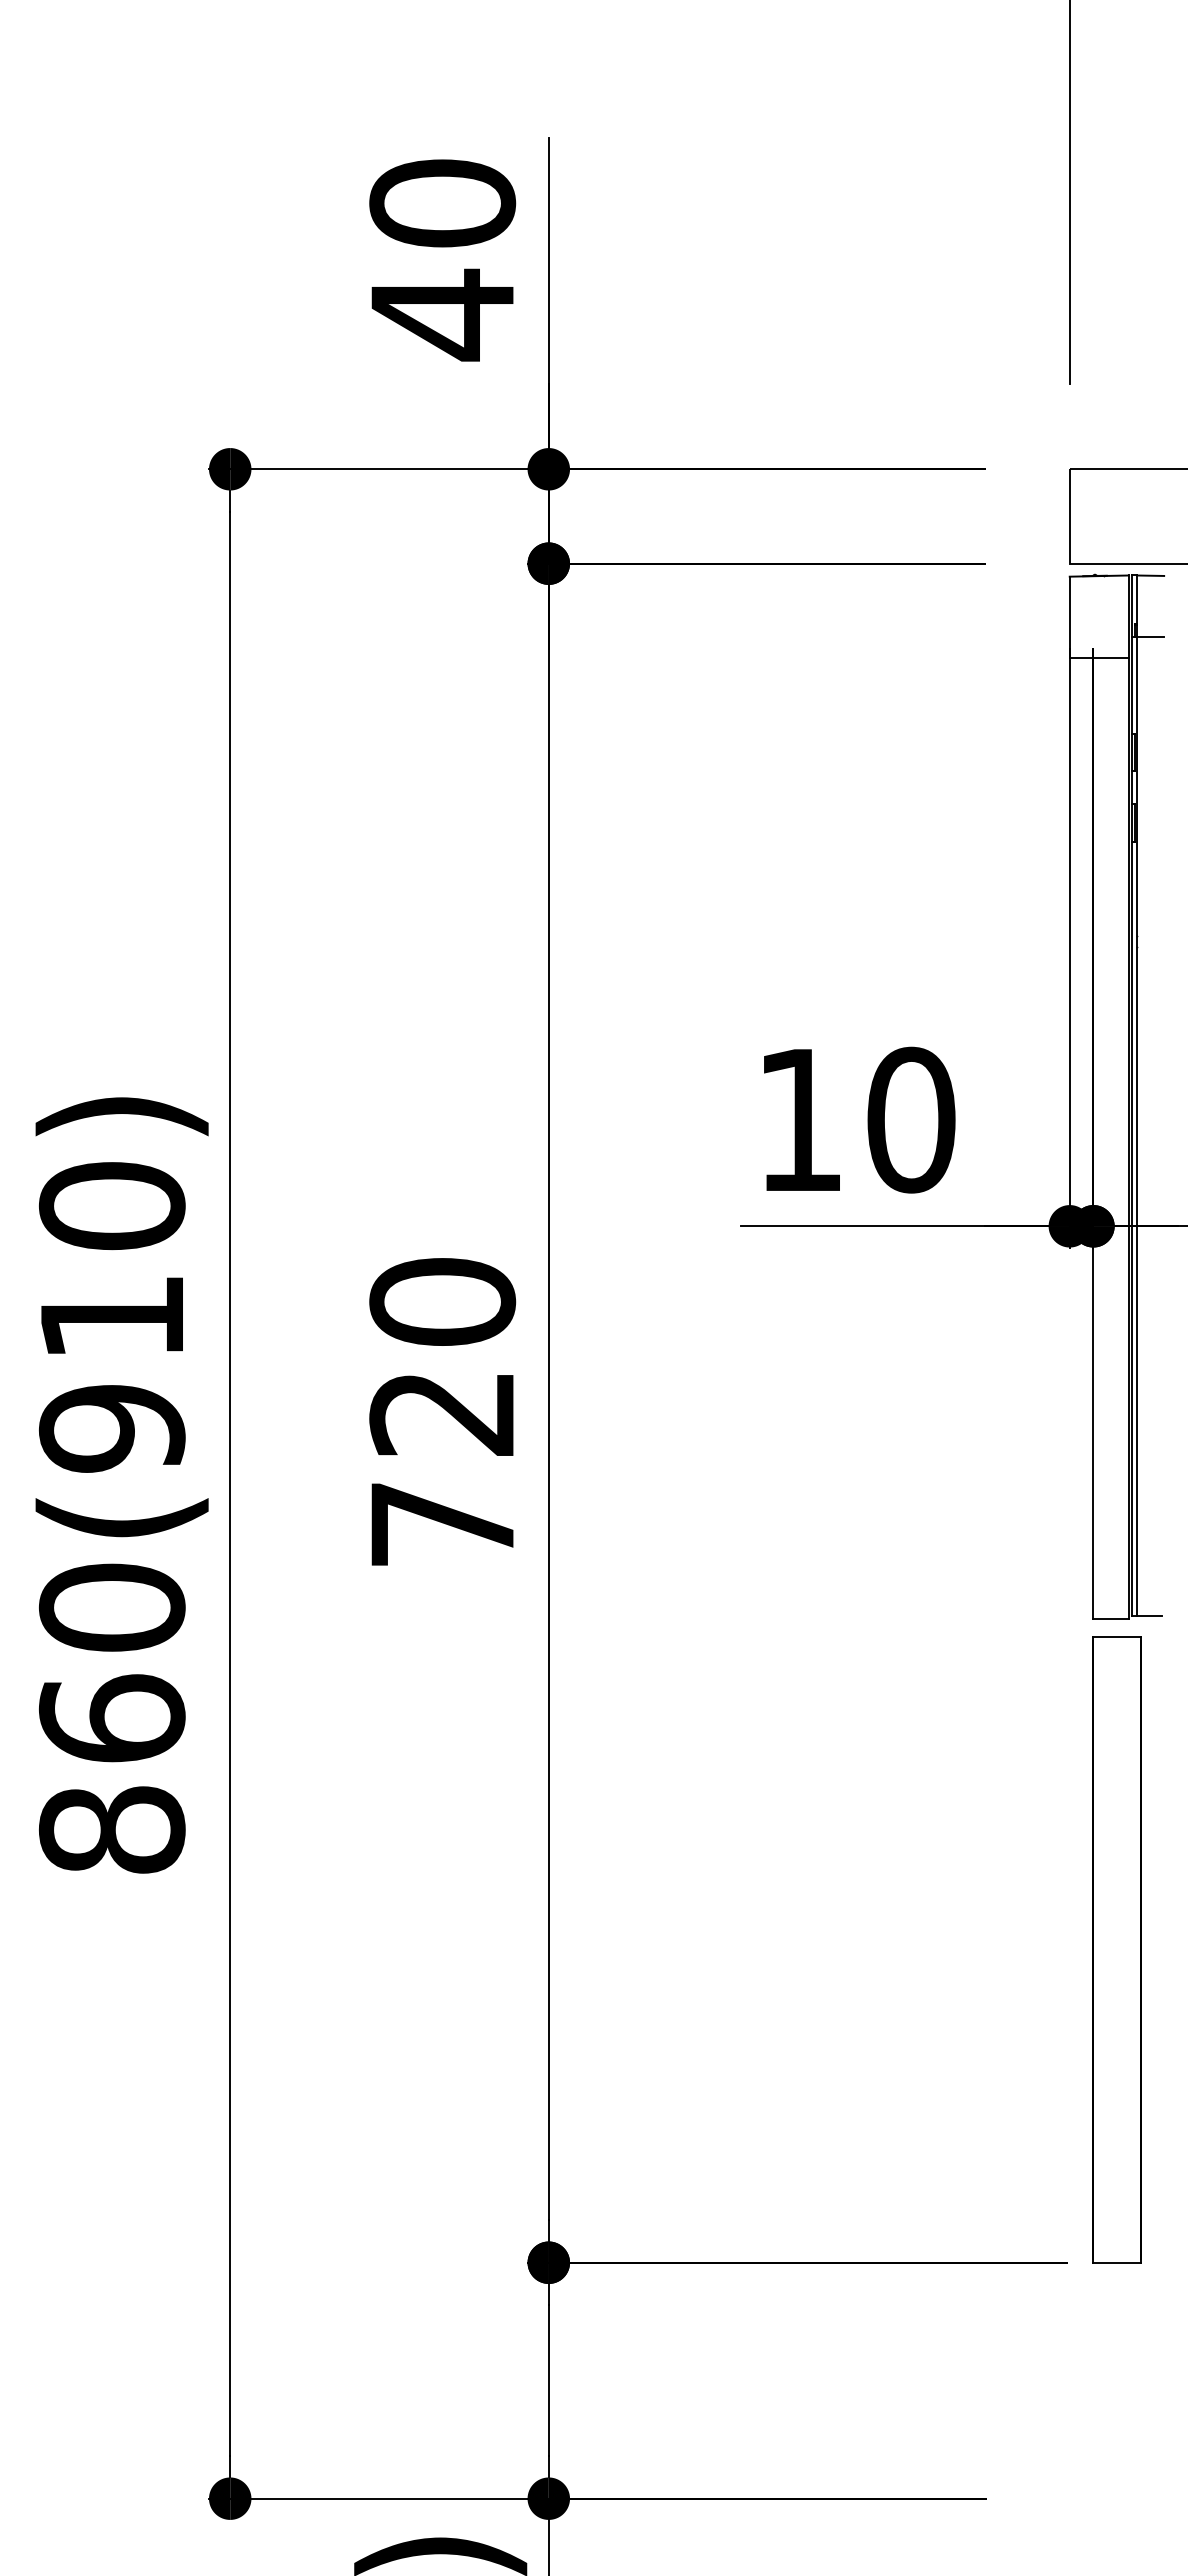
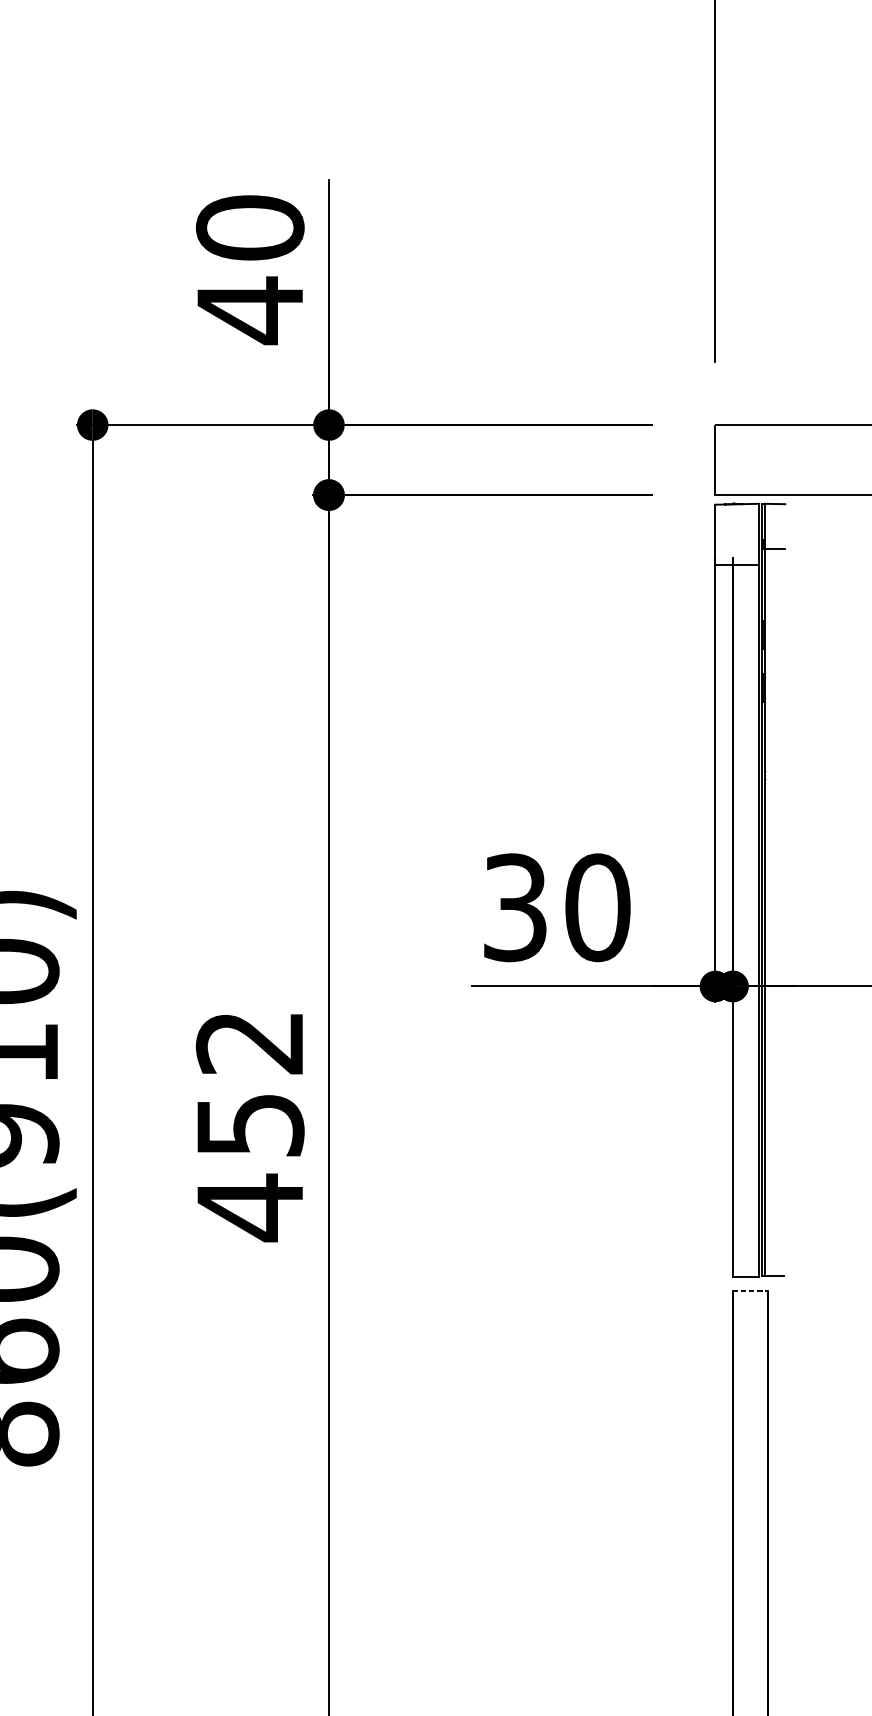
text: (800, 1119) -> (515, 907), 10 -> 30
text: (442, 1414) -> (250, 1126), 720 -> 452
line: (1116, 1637) -> (750, 1291), solid -> dashed

